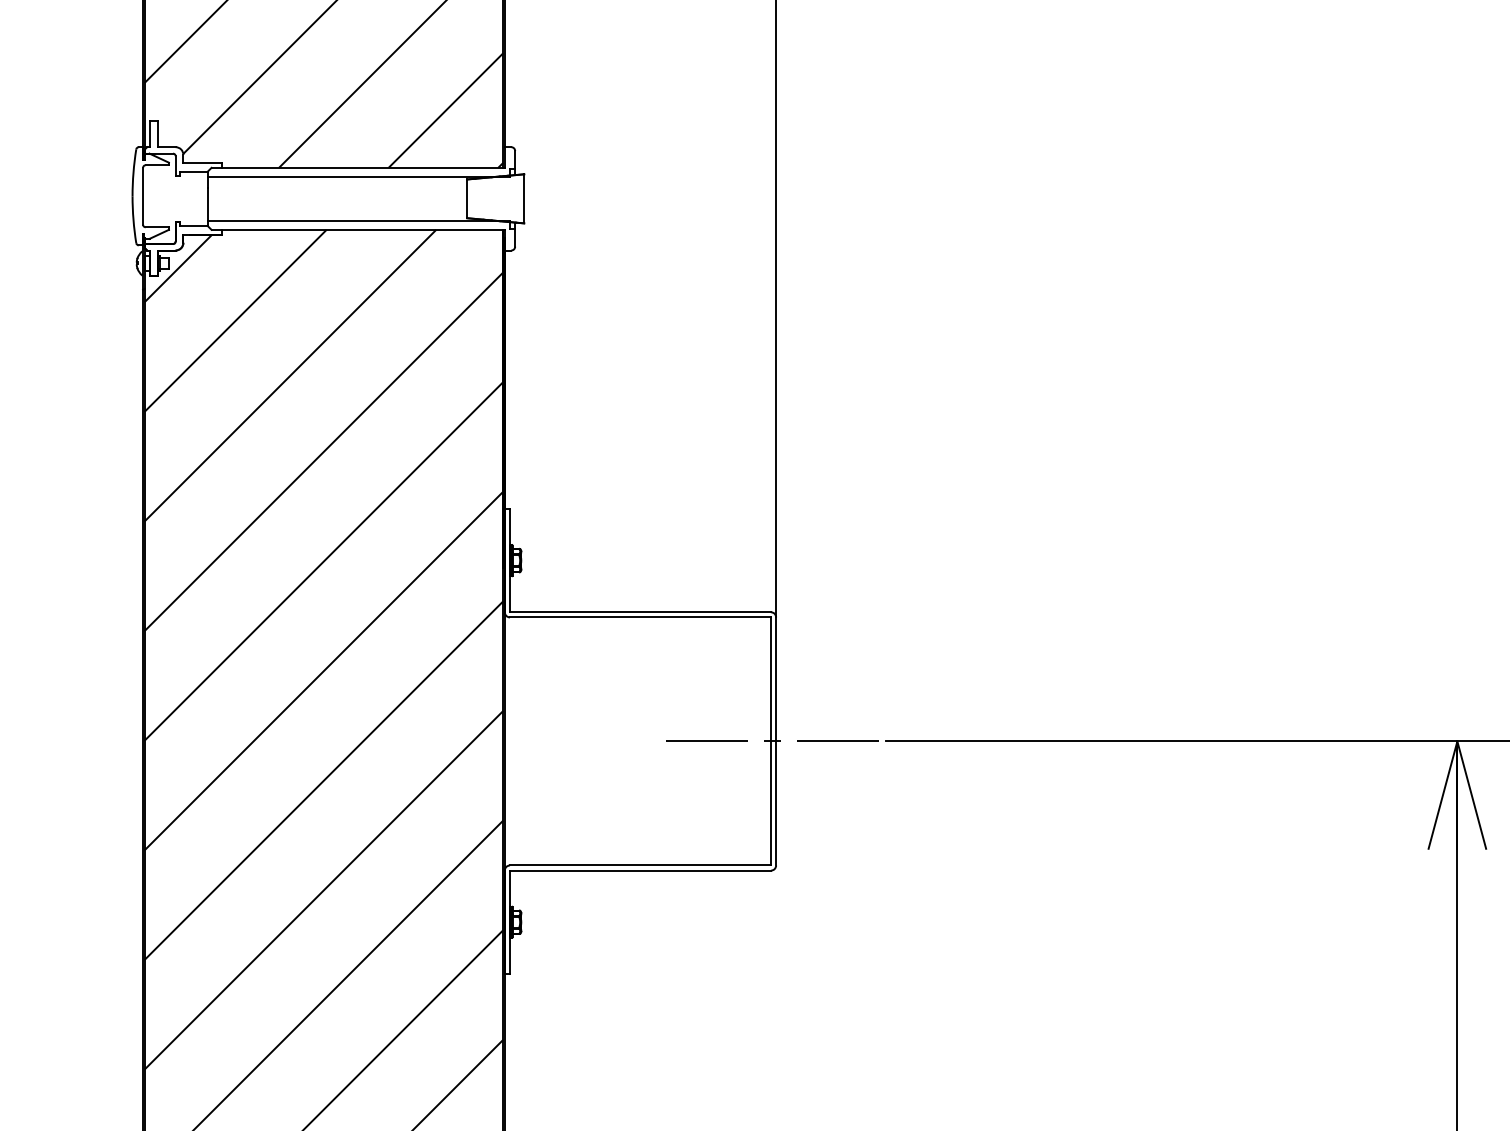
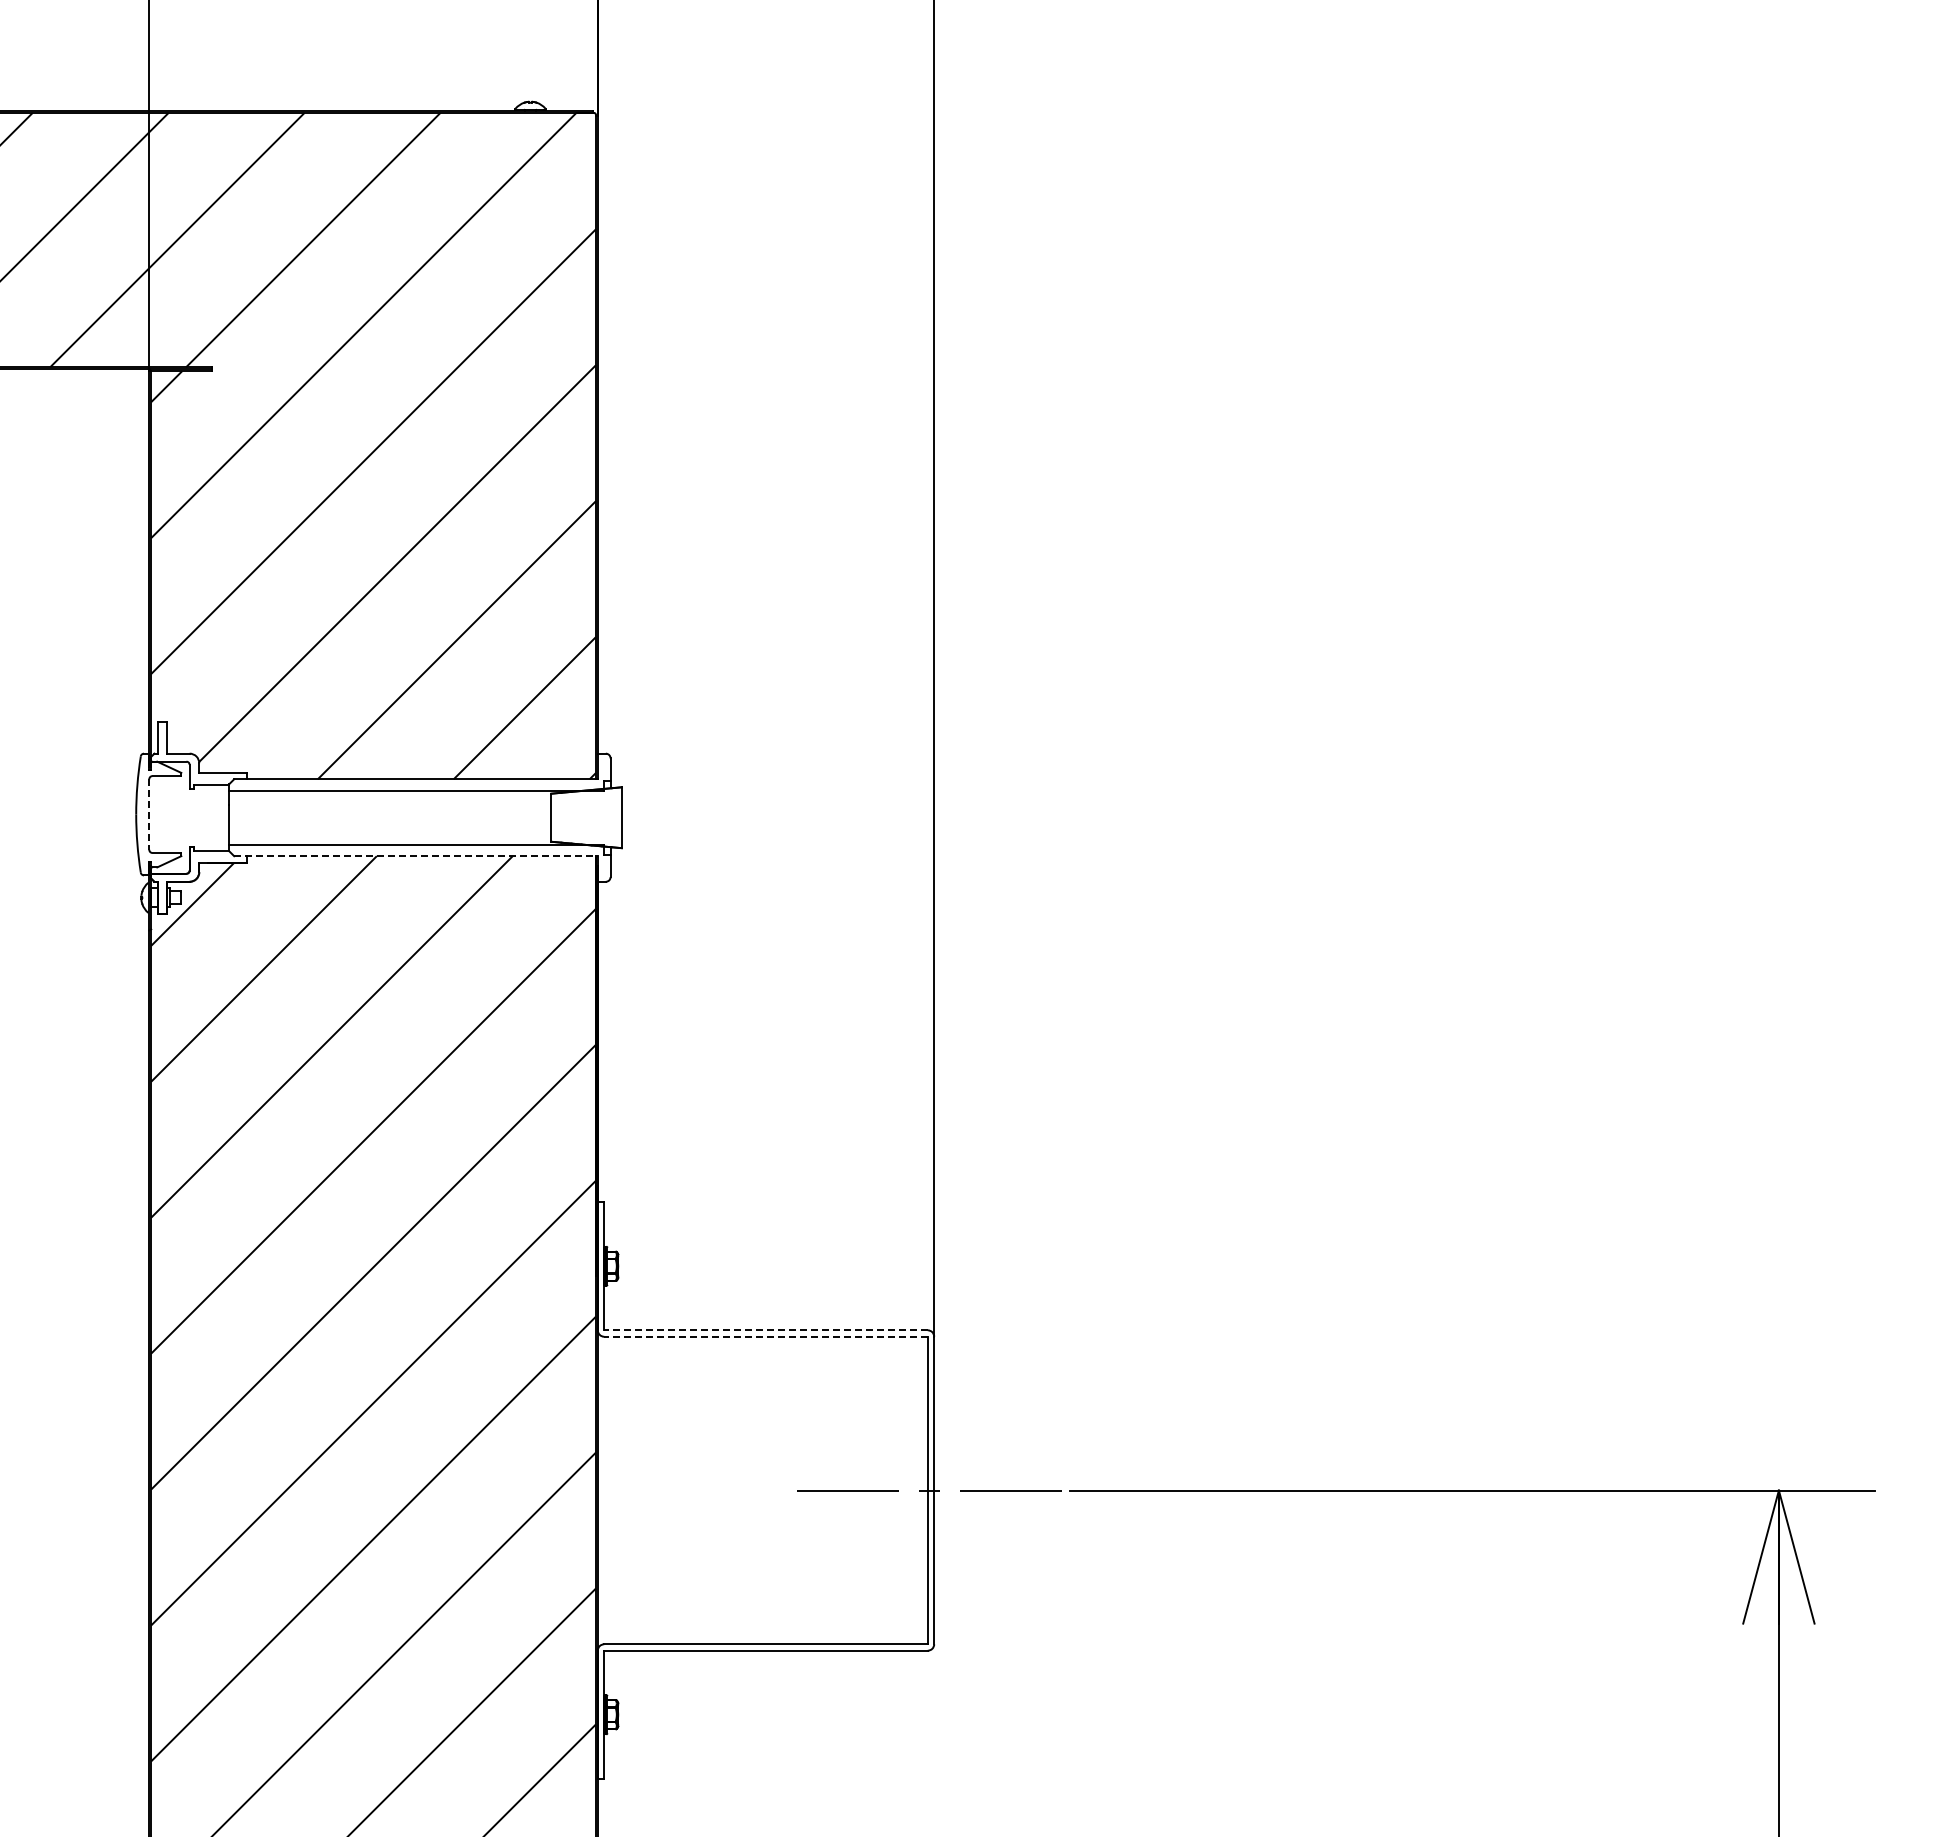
line: (143, 197) -> (149, 815), solid -> dashed
line: (358, 230) -> (416, 856), solid -> dashed
line: (640, 612) -> (766, 1330), solid -> dashed
line: (640, 617) -> (766, 1336), solid -> dashed

